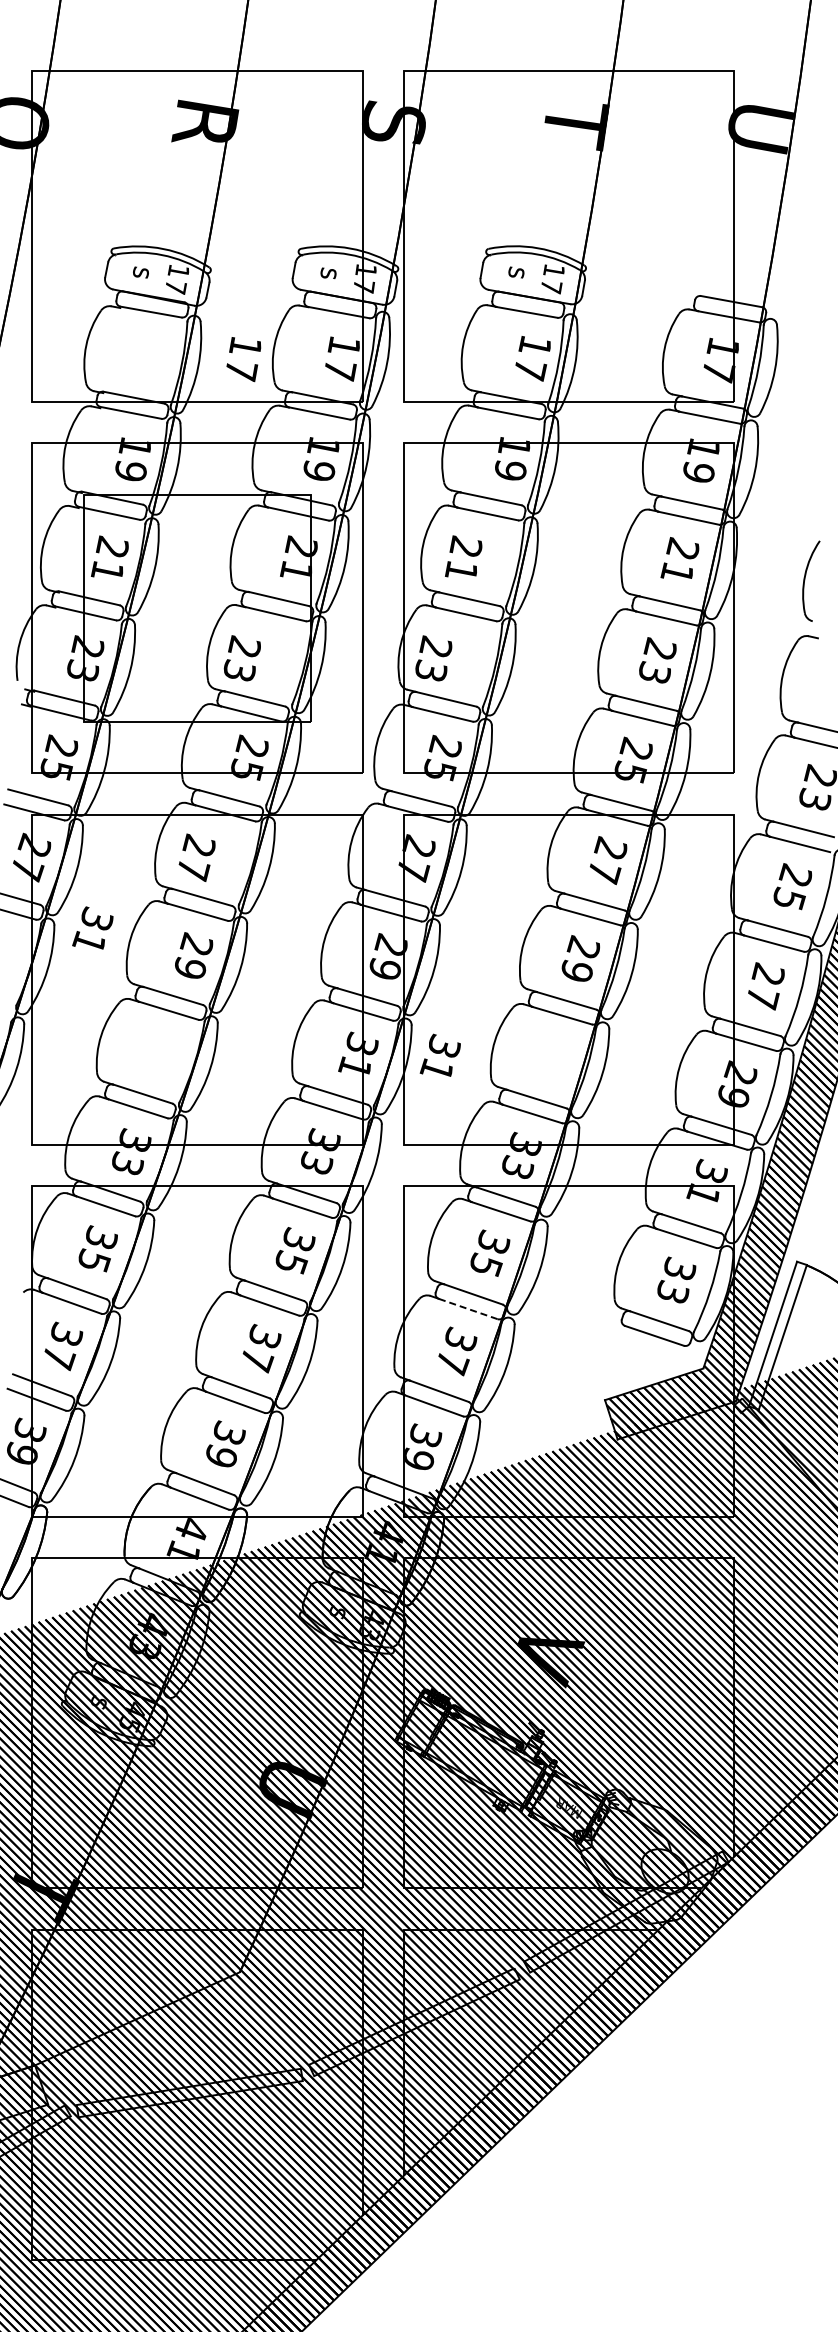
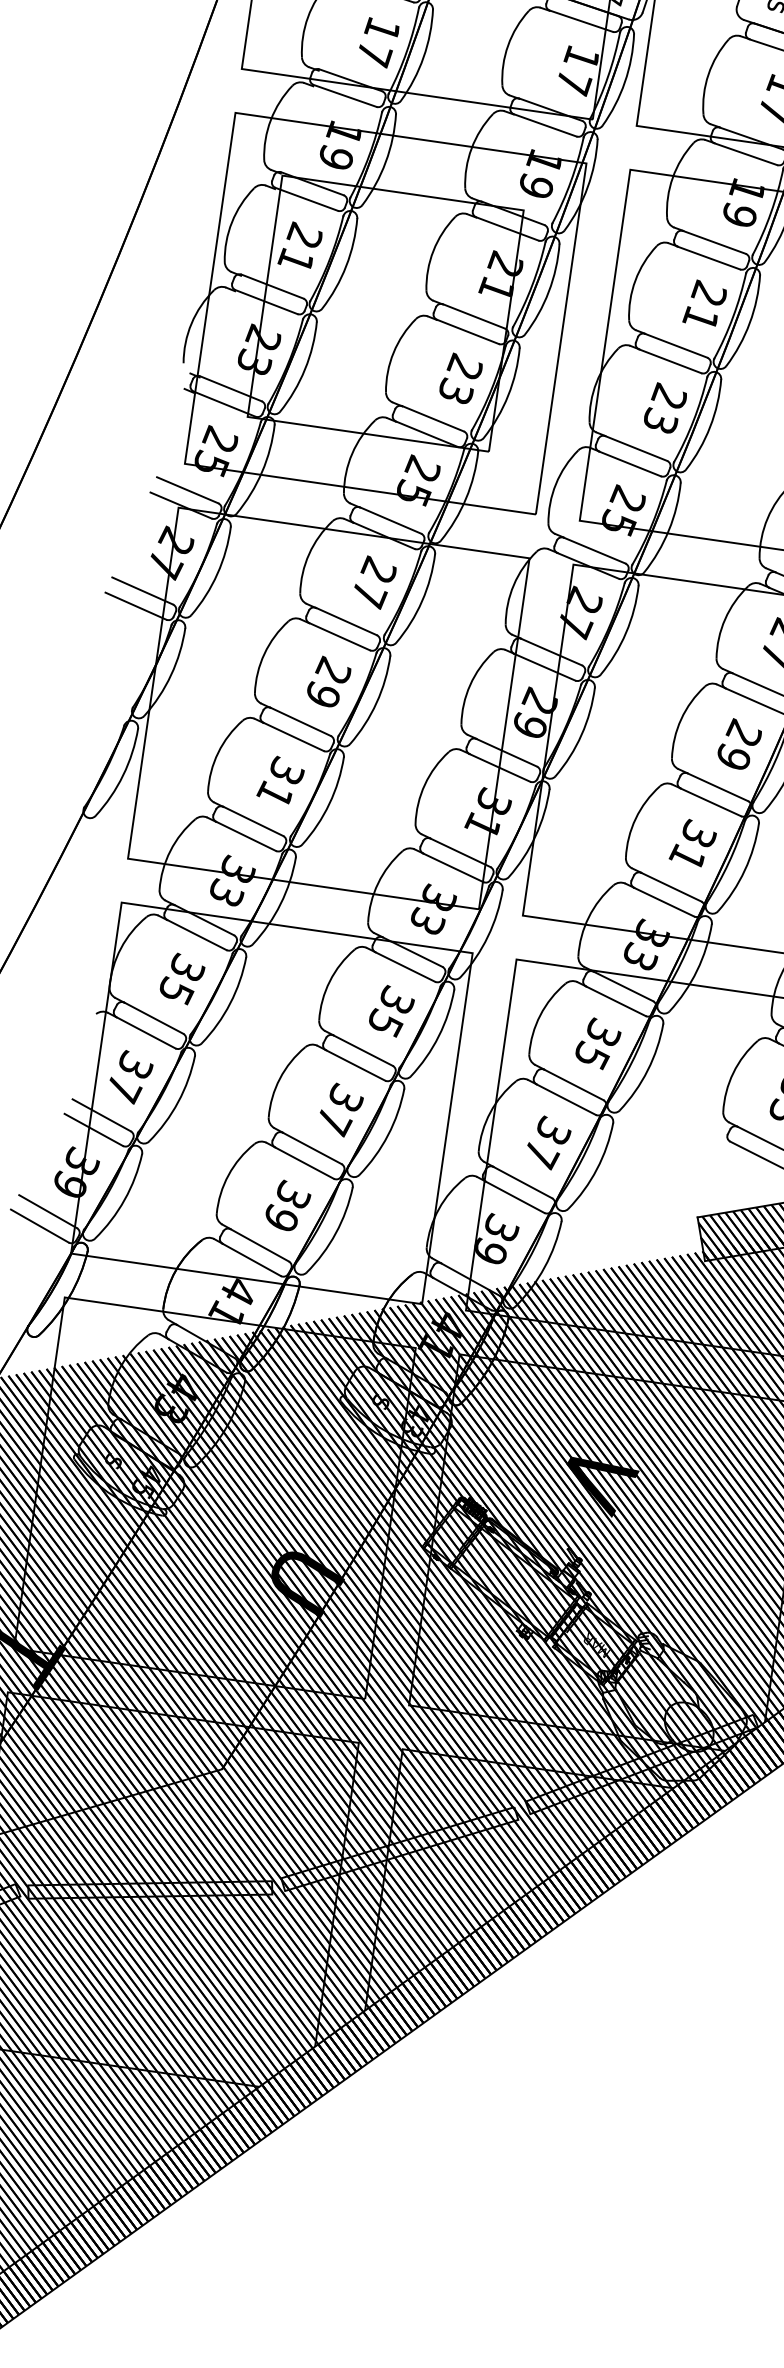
text: (243, 359) -> (378, 42), moved
text: (463, 556) -> (705, 303), moved
text: (241, 658) -> (459, 378), moved
text: (433, 658) -> (665, 408), moved
text: (196, 857) -> (374, 582), moved
text: (92, 927) -> (280, 779), moved
text: (439, 1054) -> (692, 841), moved
line: (468, 1309) -> (566, 1100), dashed -> solid

